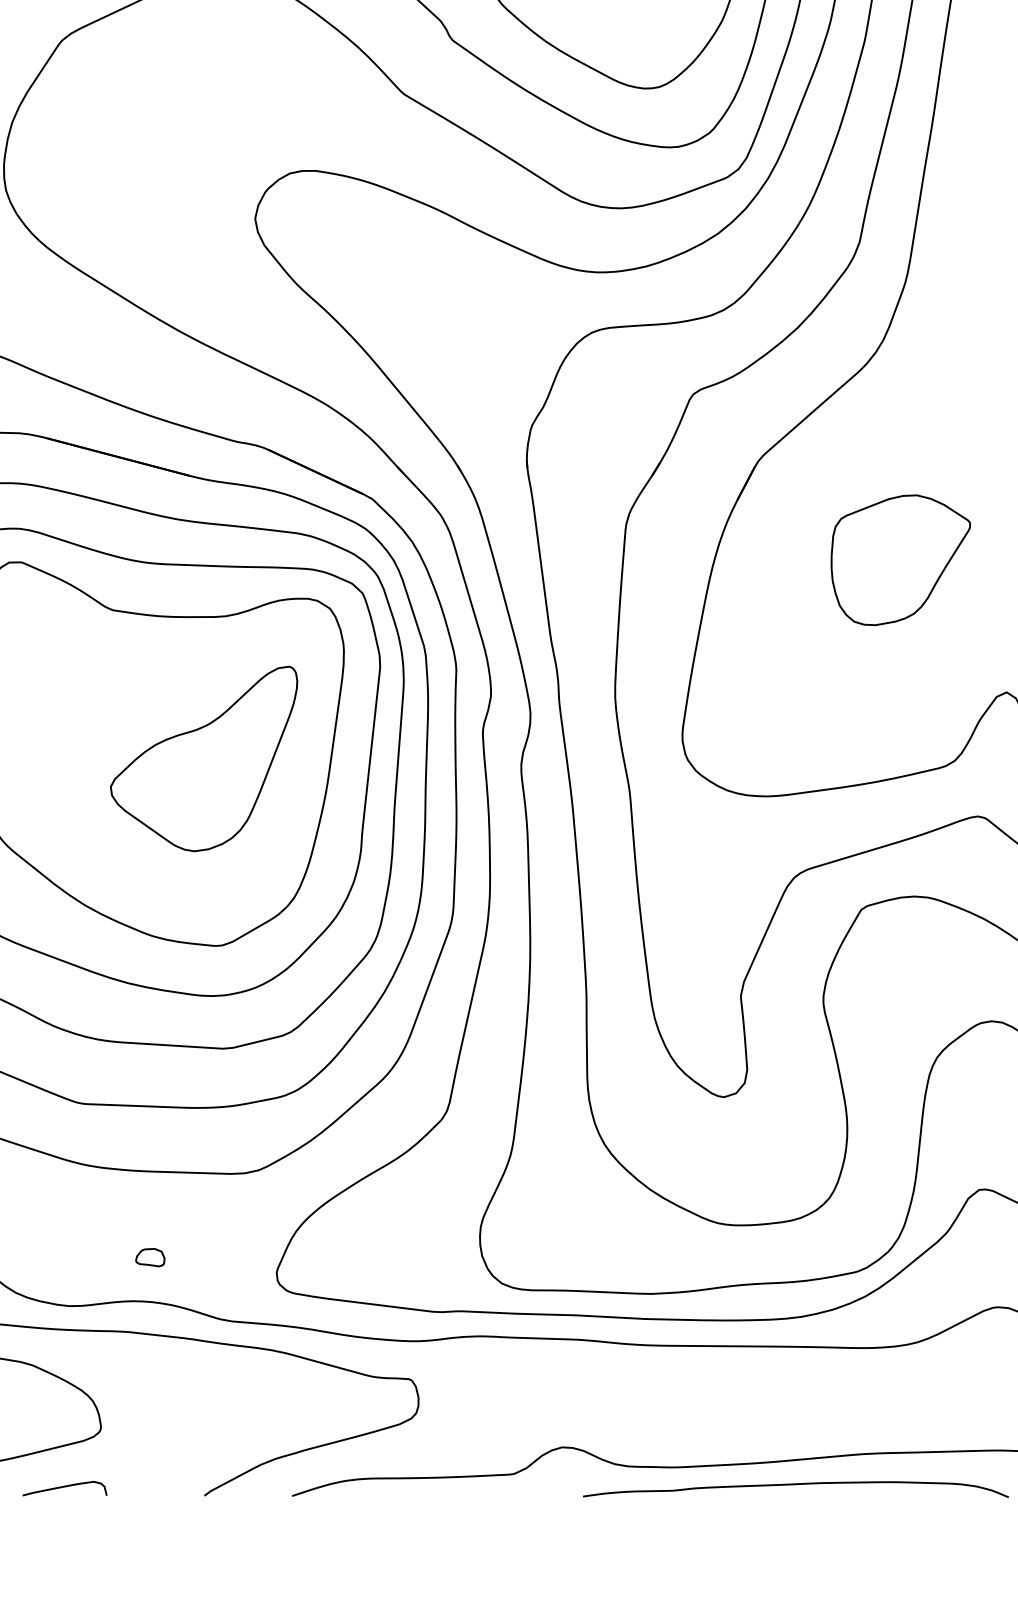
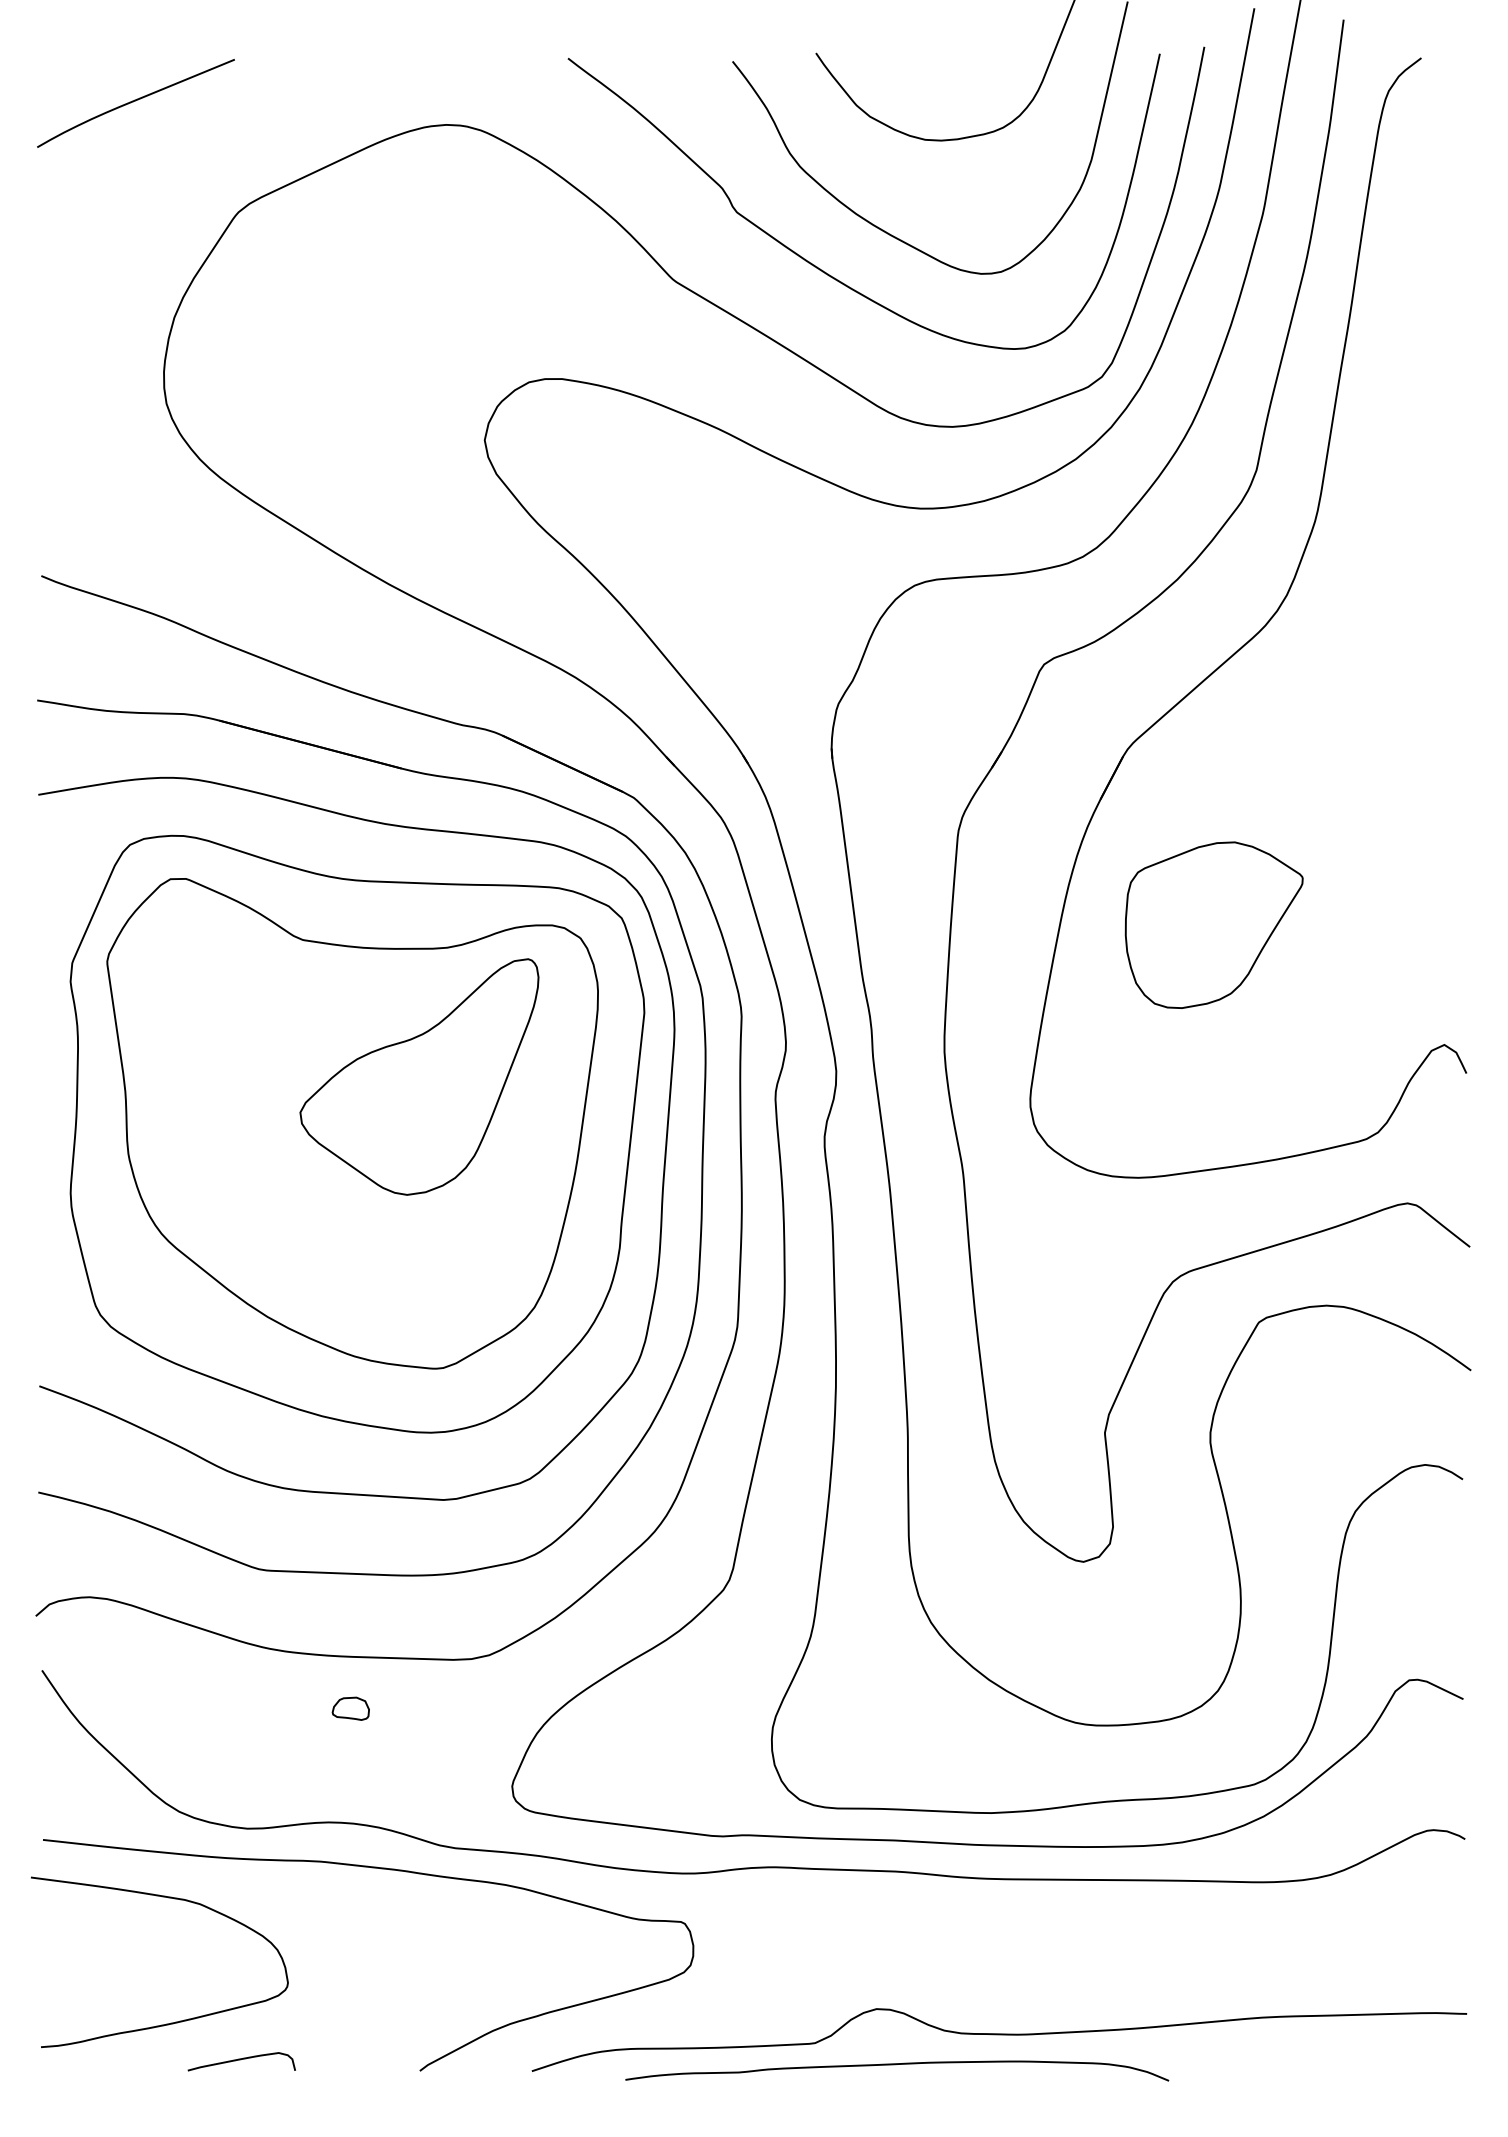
part: (900, 559) -> (1213, 924), moved
part: (204, 758) -> (419, 1076), moved
part: (150, 1257) -> (350, 1708), moved
curve: (794, 1485) -> (895, 2065), moved

